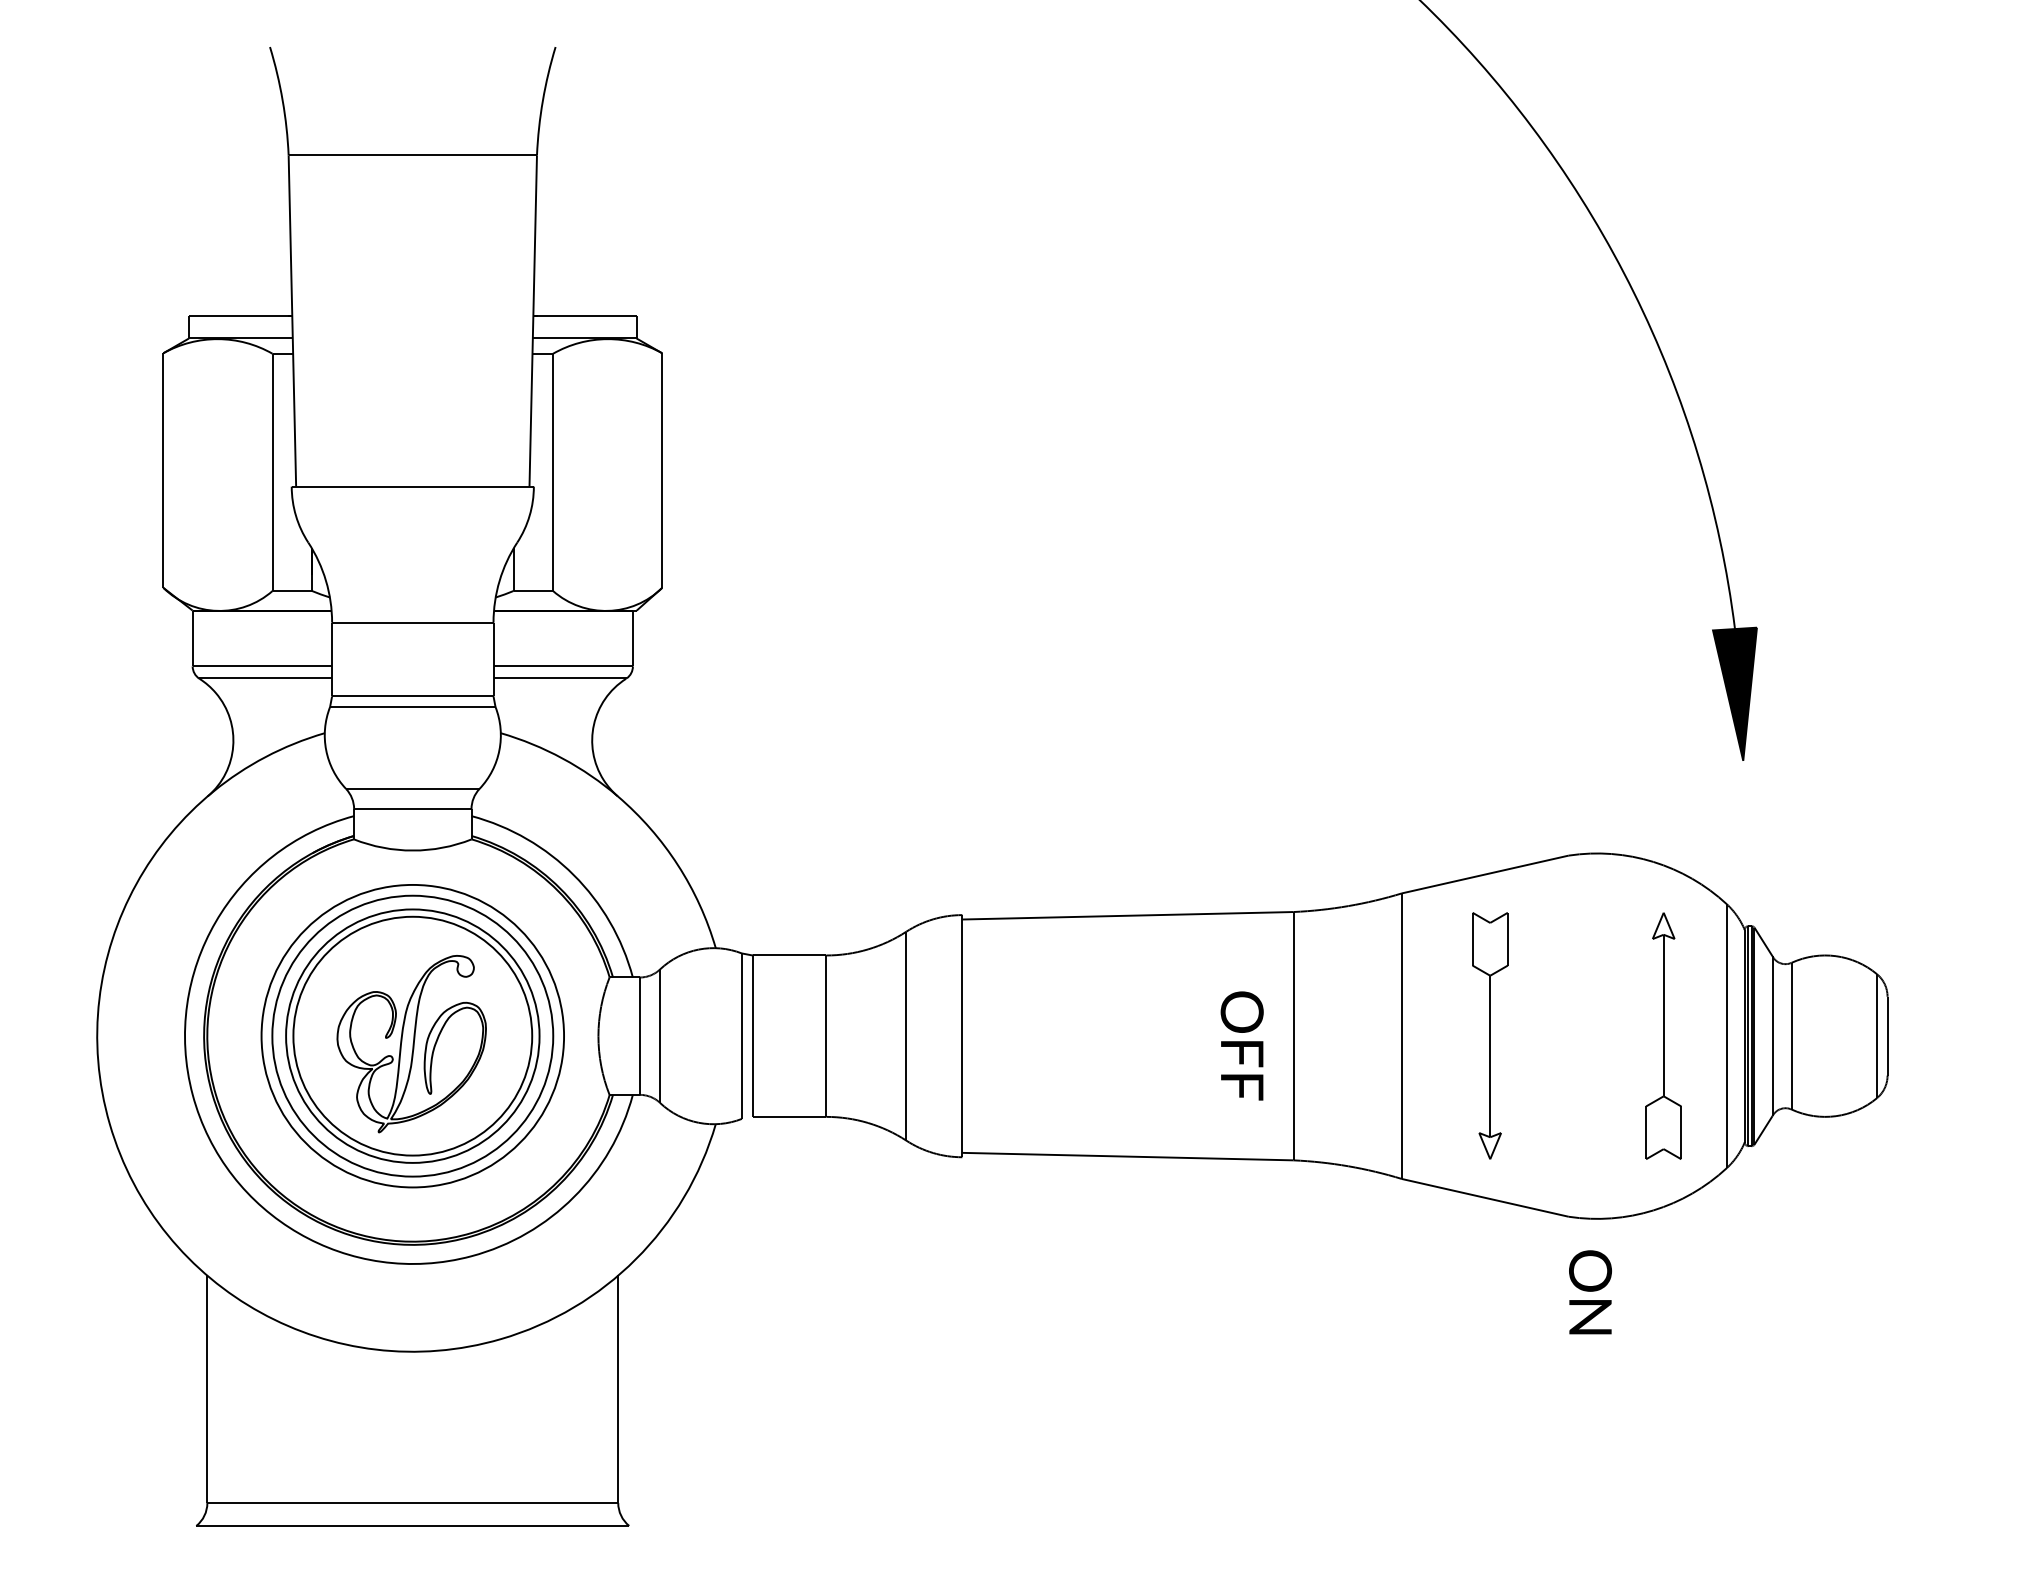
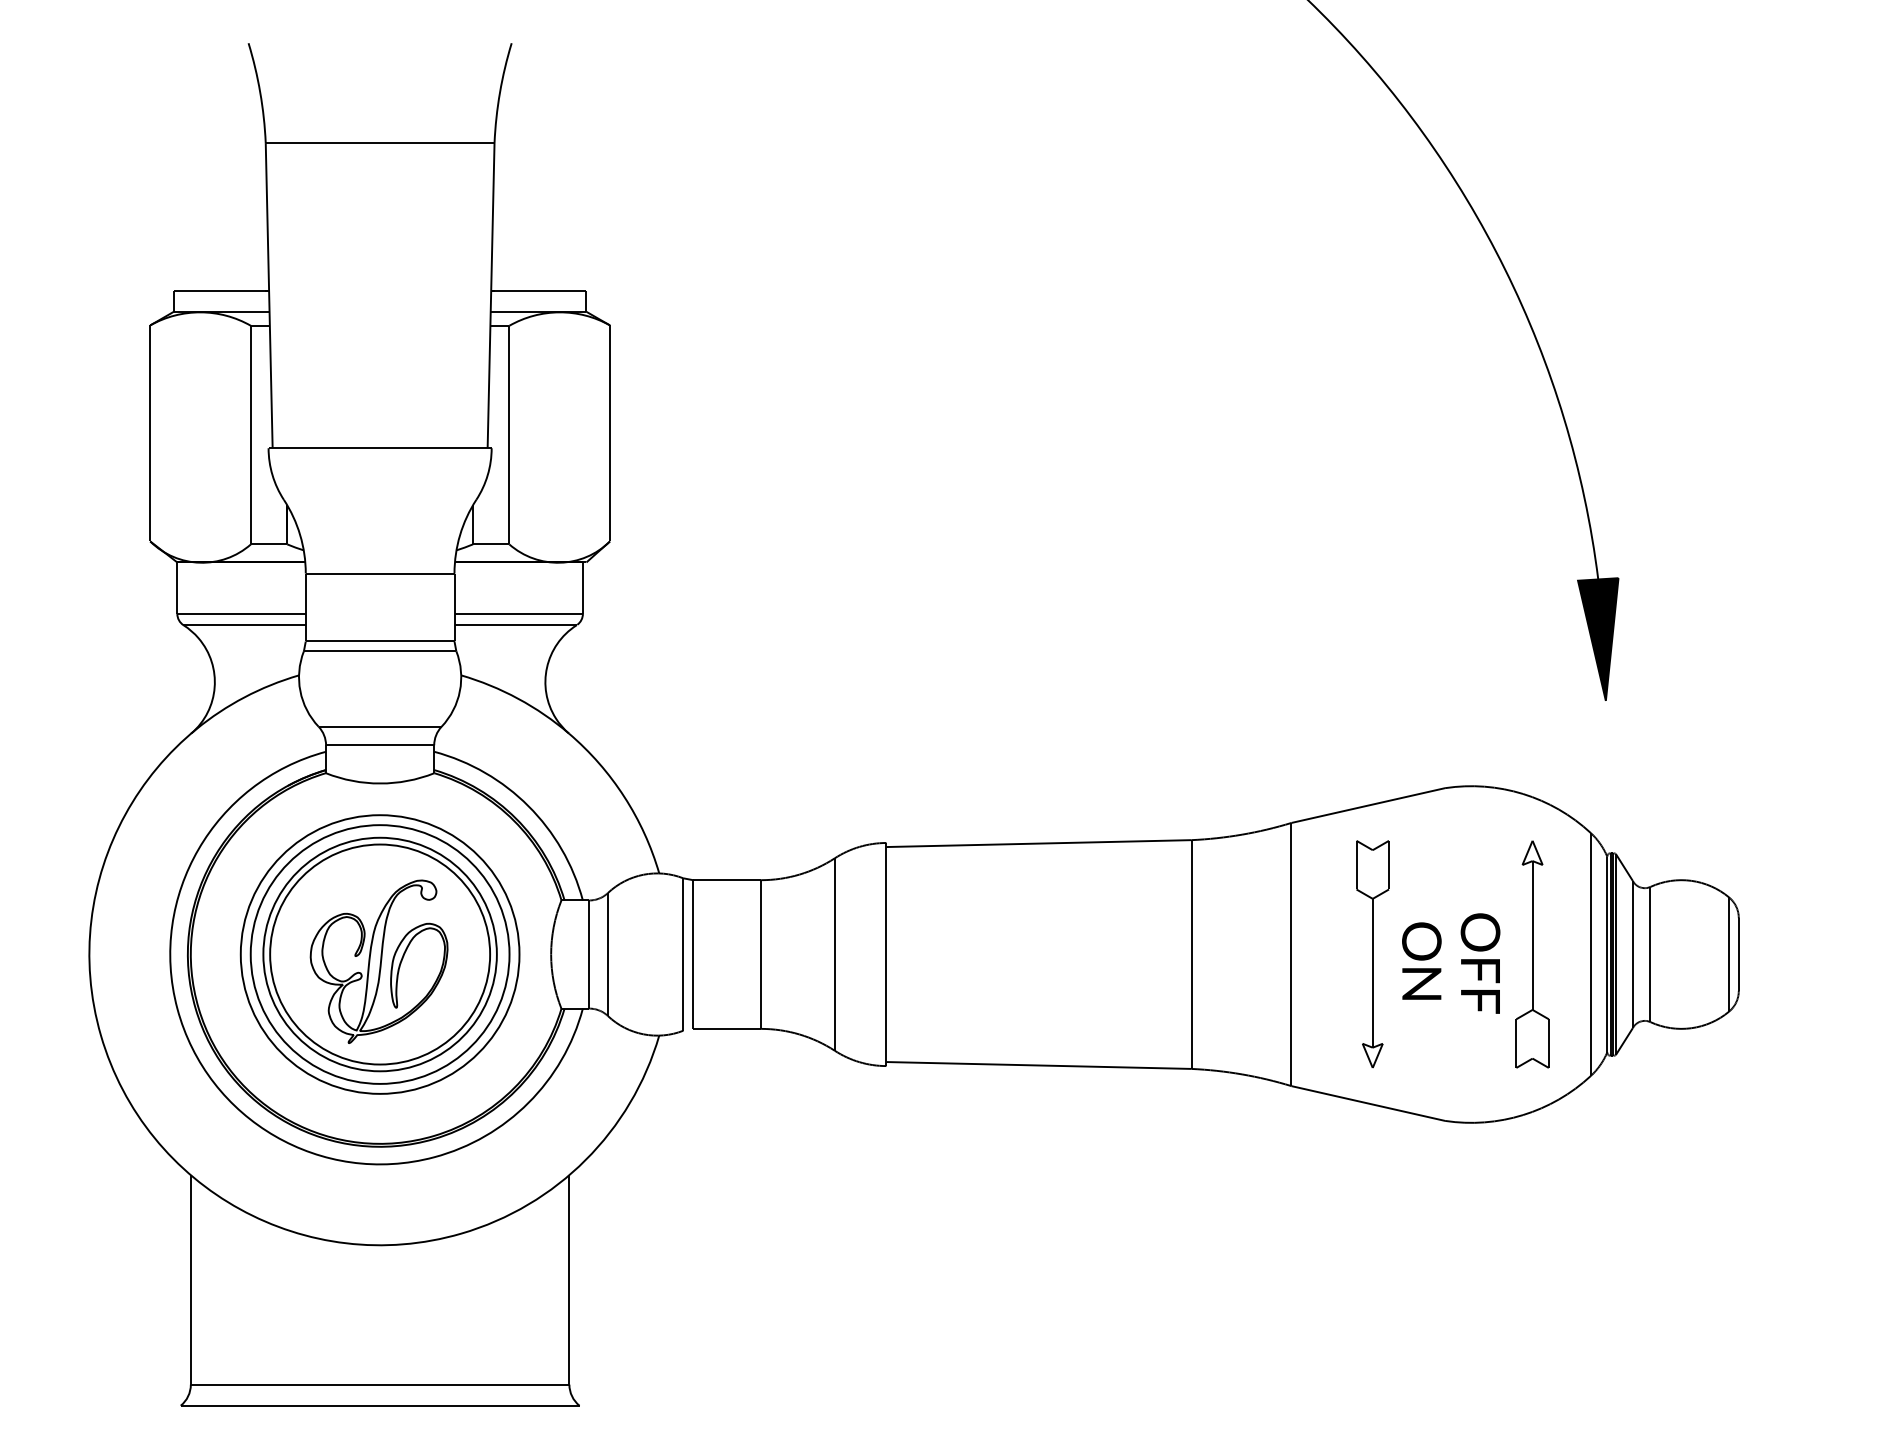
text: (1241, 1045) -> (1479, 963), moved
text: (1590, 1292) -> (1421, 961), moved

